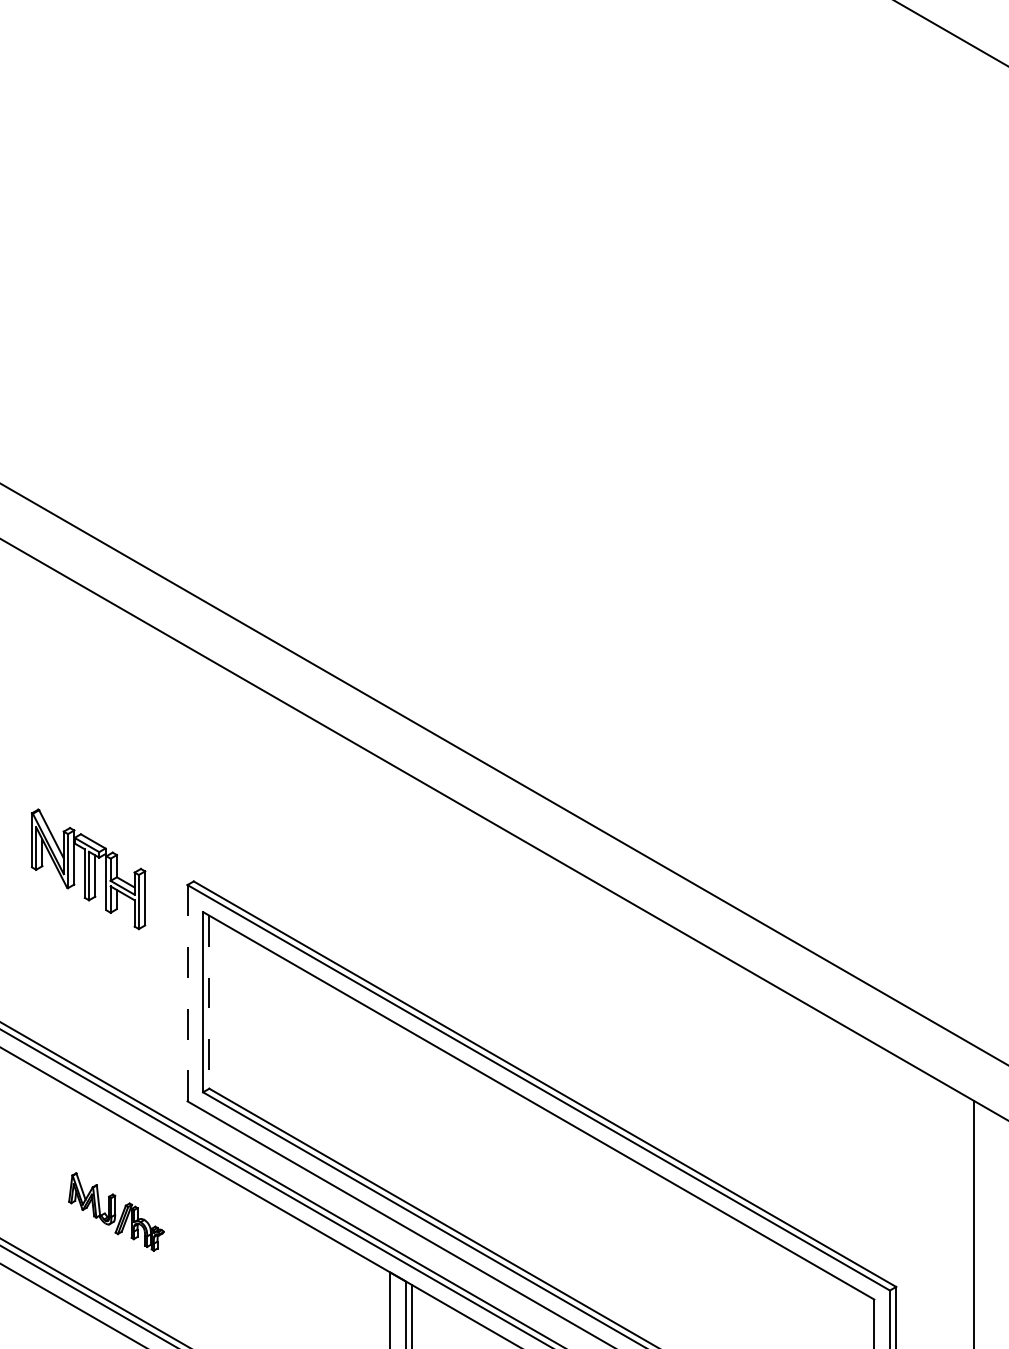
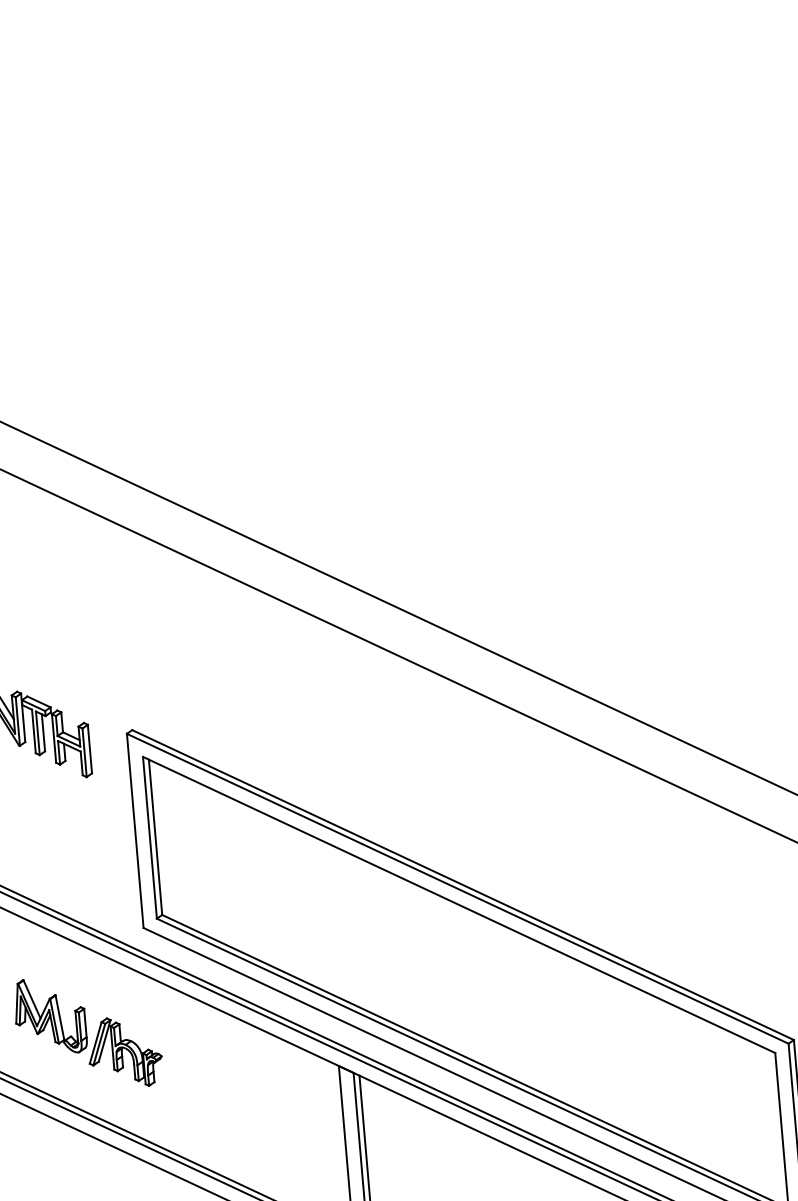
line: (187, 993) -> (135, 831), dashed -> solid
line: (209, 1002) -> (155, 837), dashed -> solid
part: (116, 1211) -> (88, 1032), size x1.67

